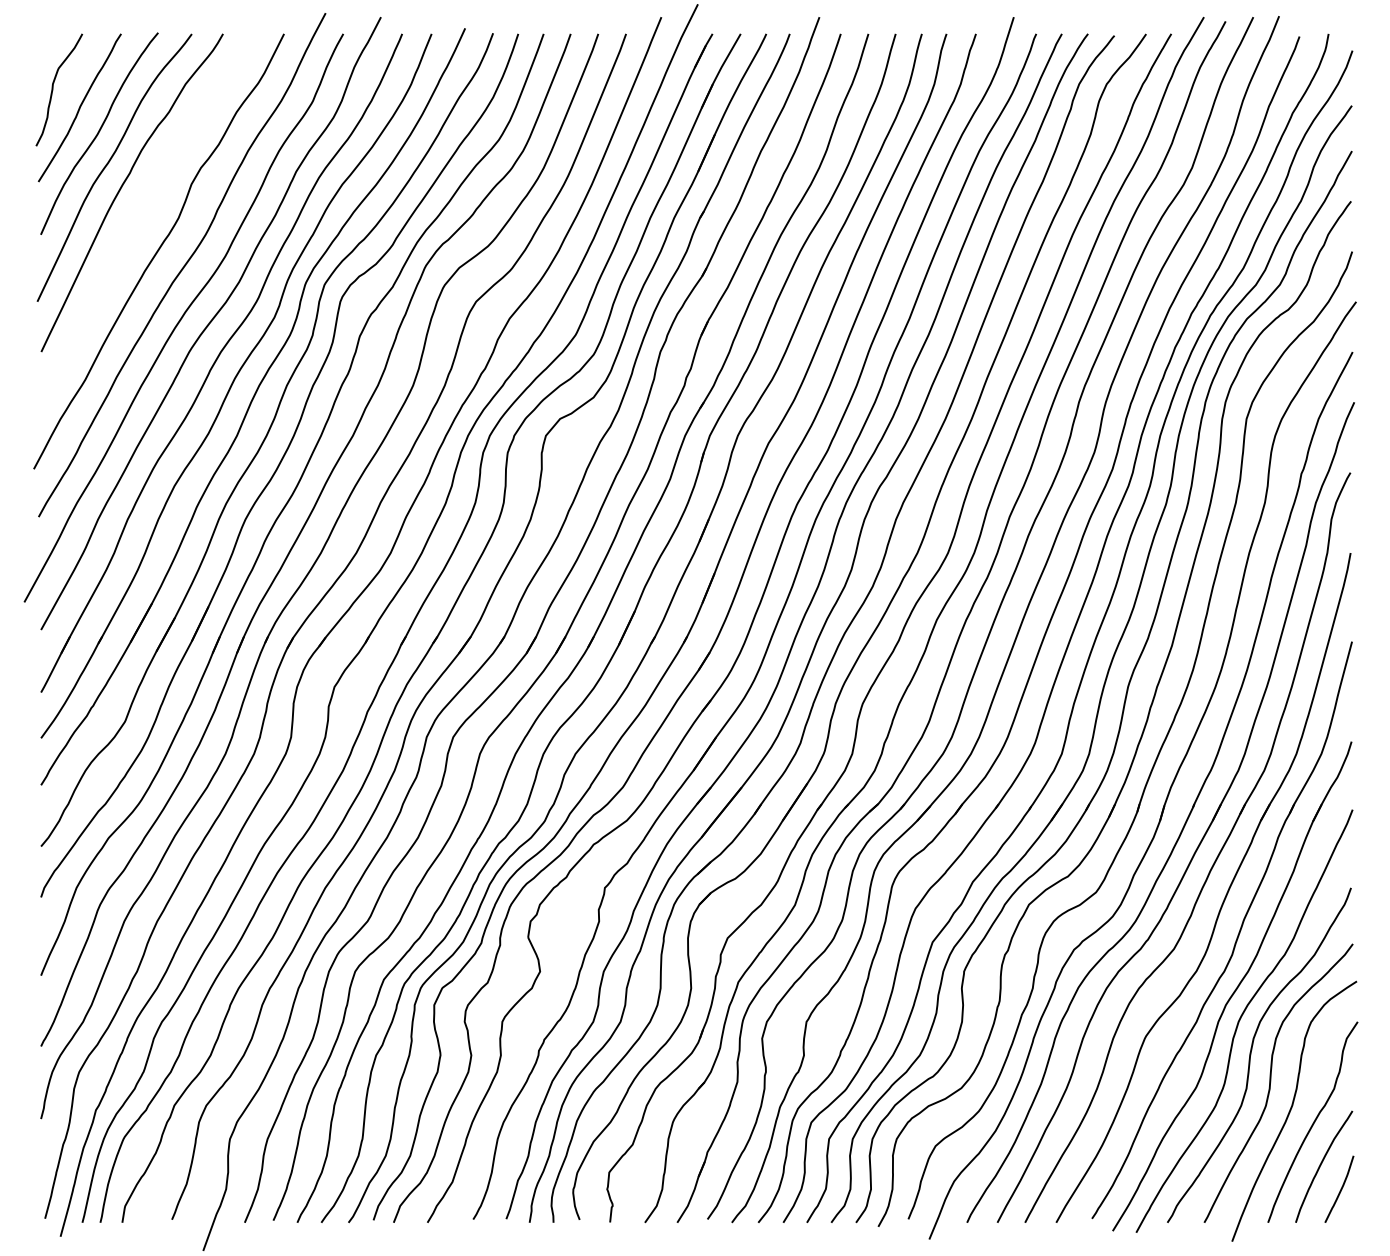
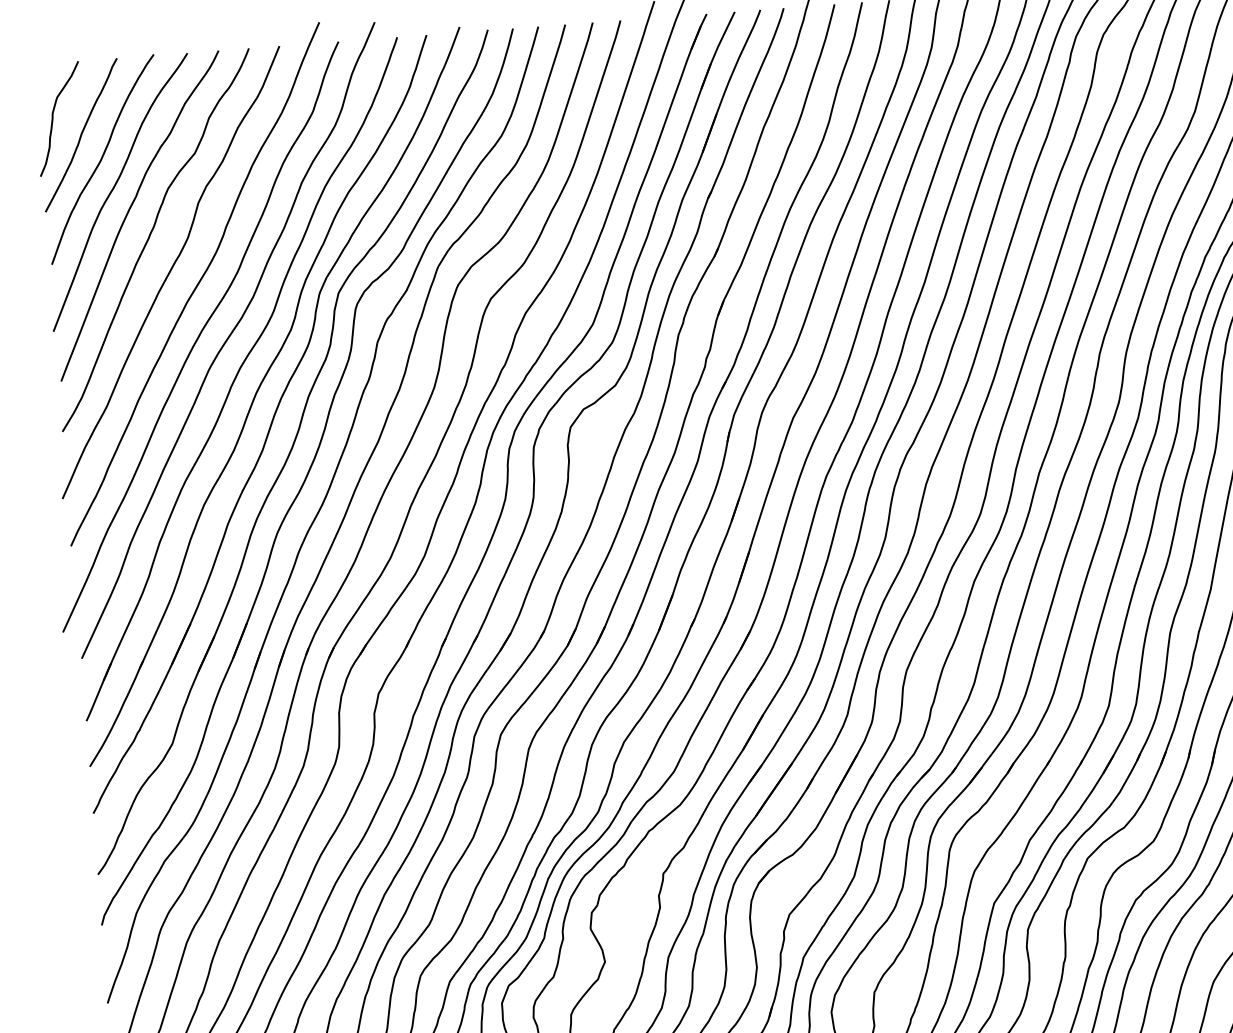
curve: (140, 216) -> (149, 238), added

